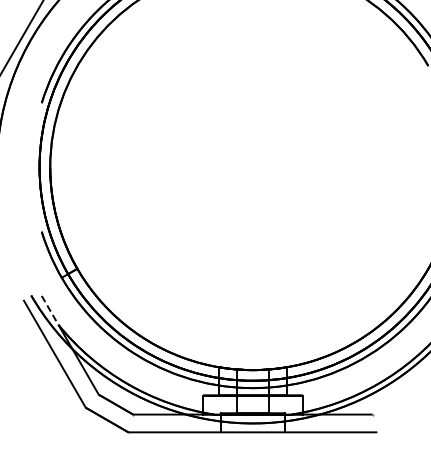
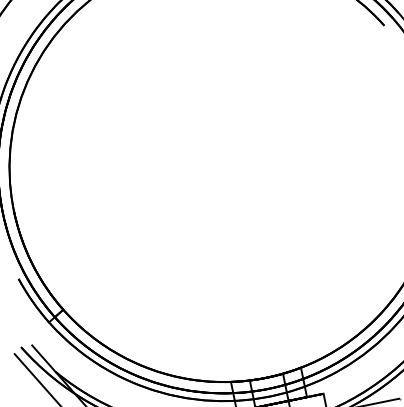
line: (50, 310) -> (44, 358), dashed -> solid

